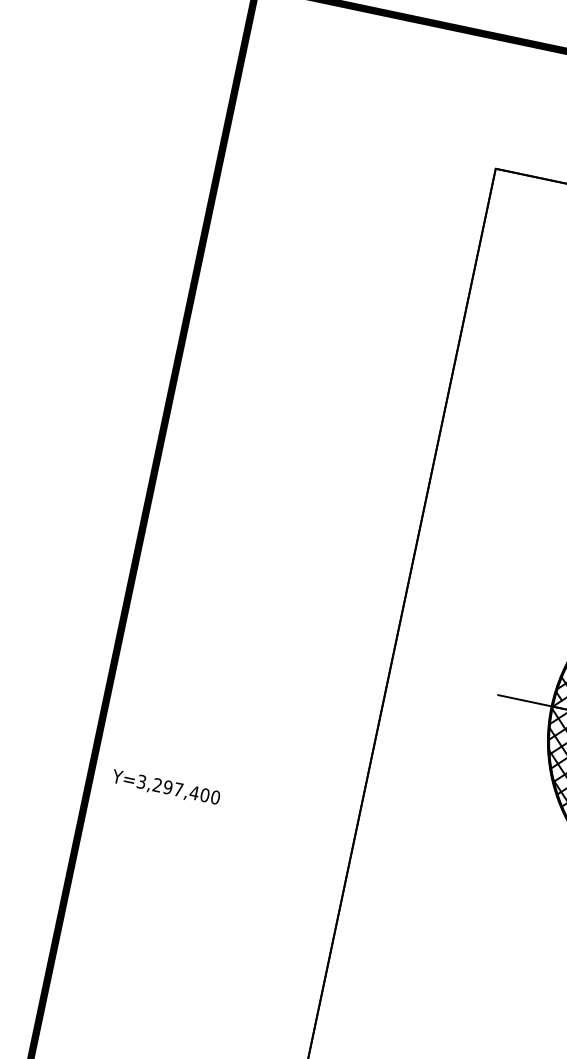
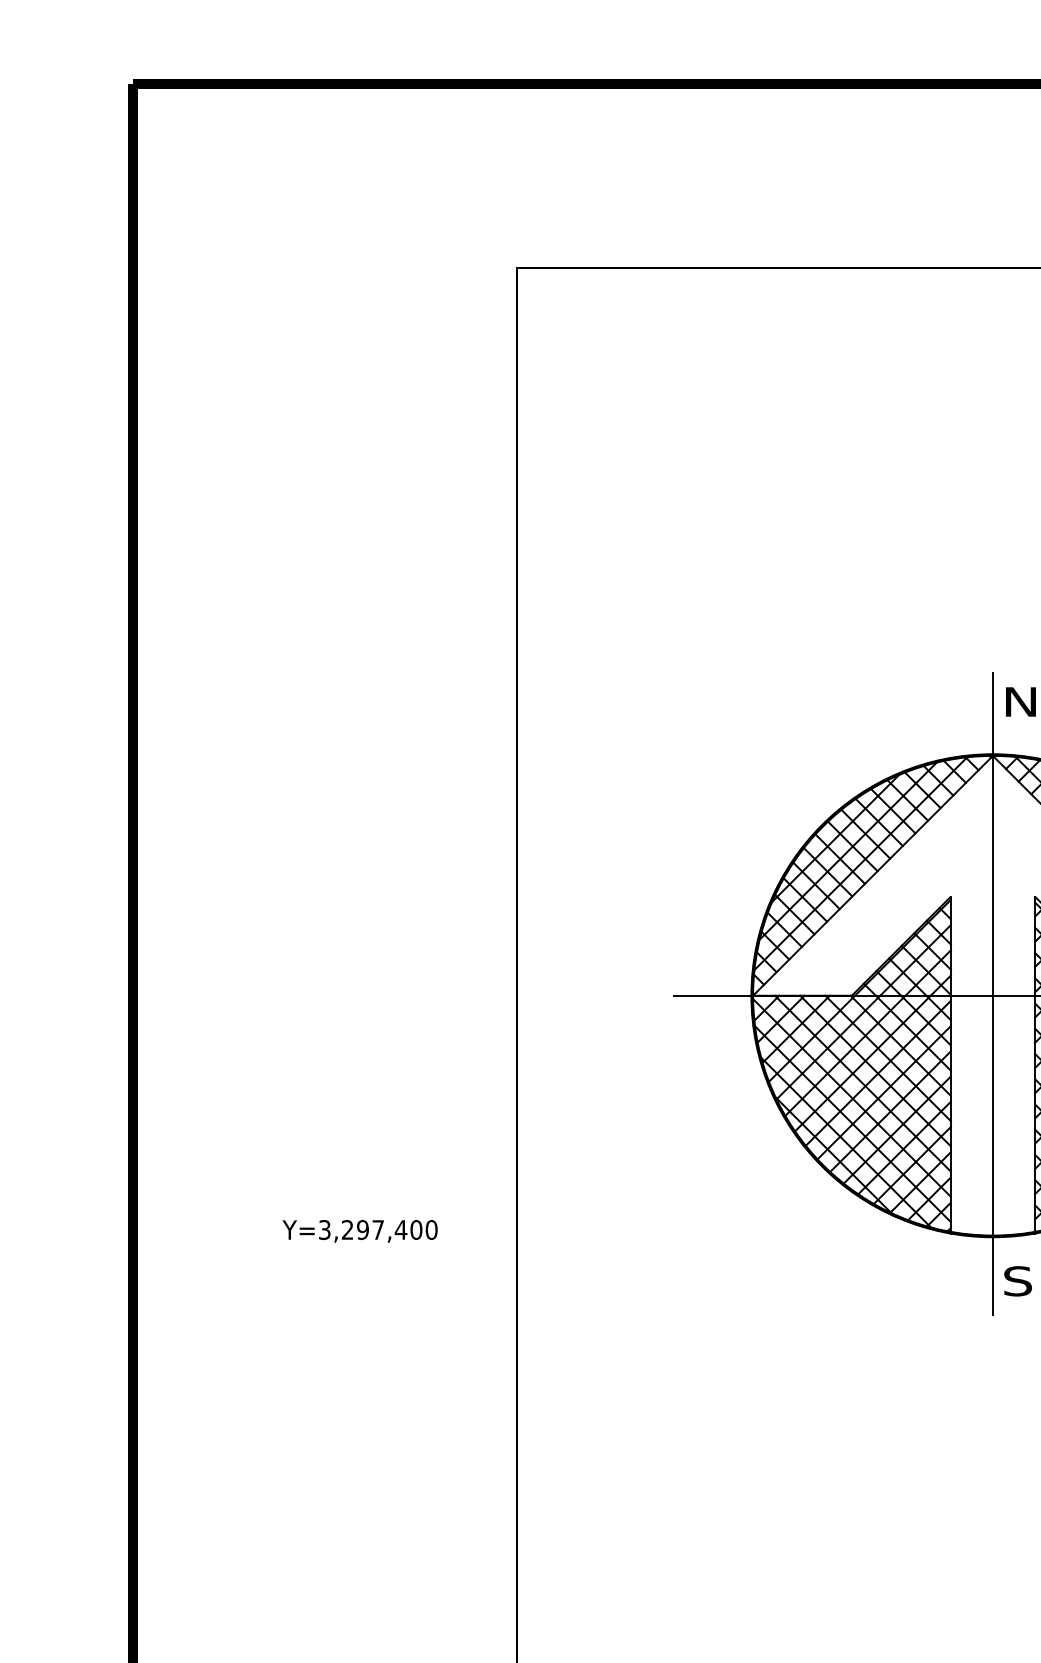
text: (165, 788) -> (359, 1231), moved

